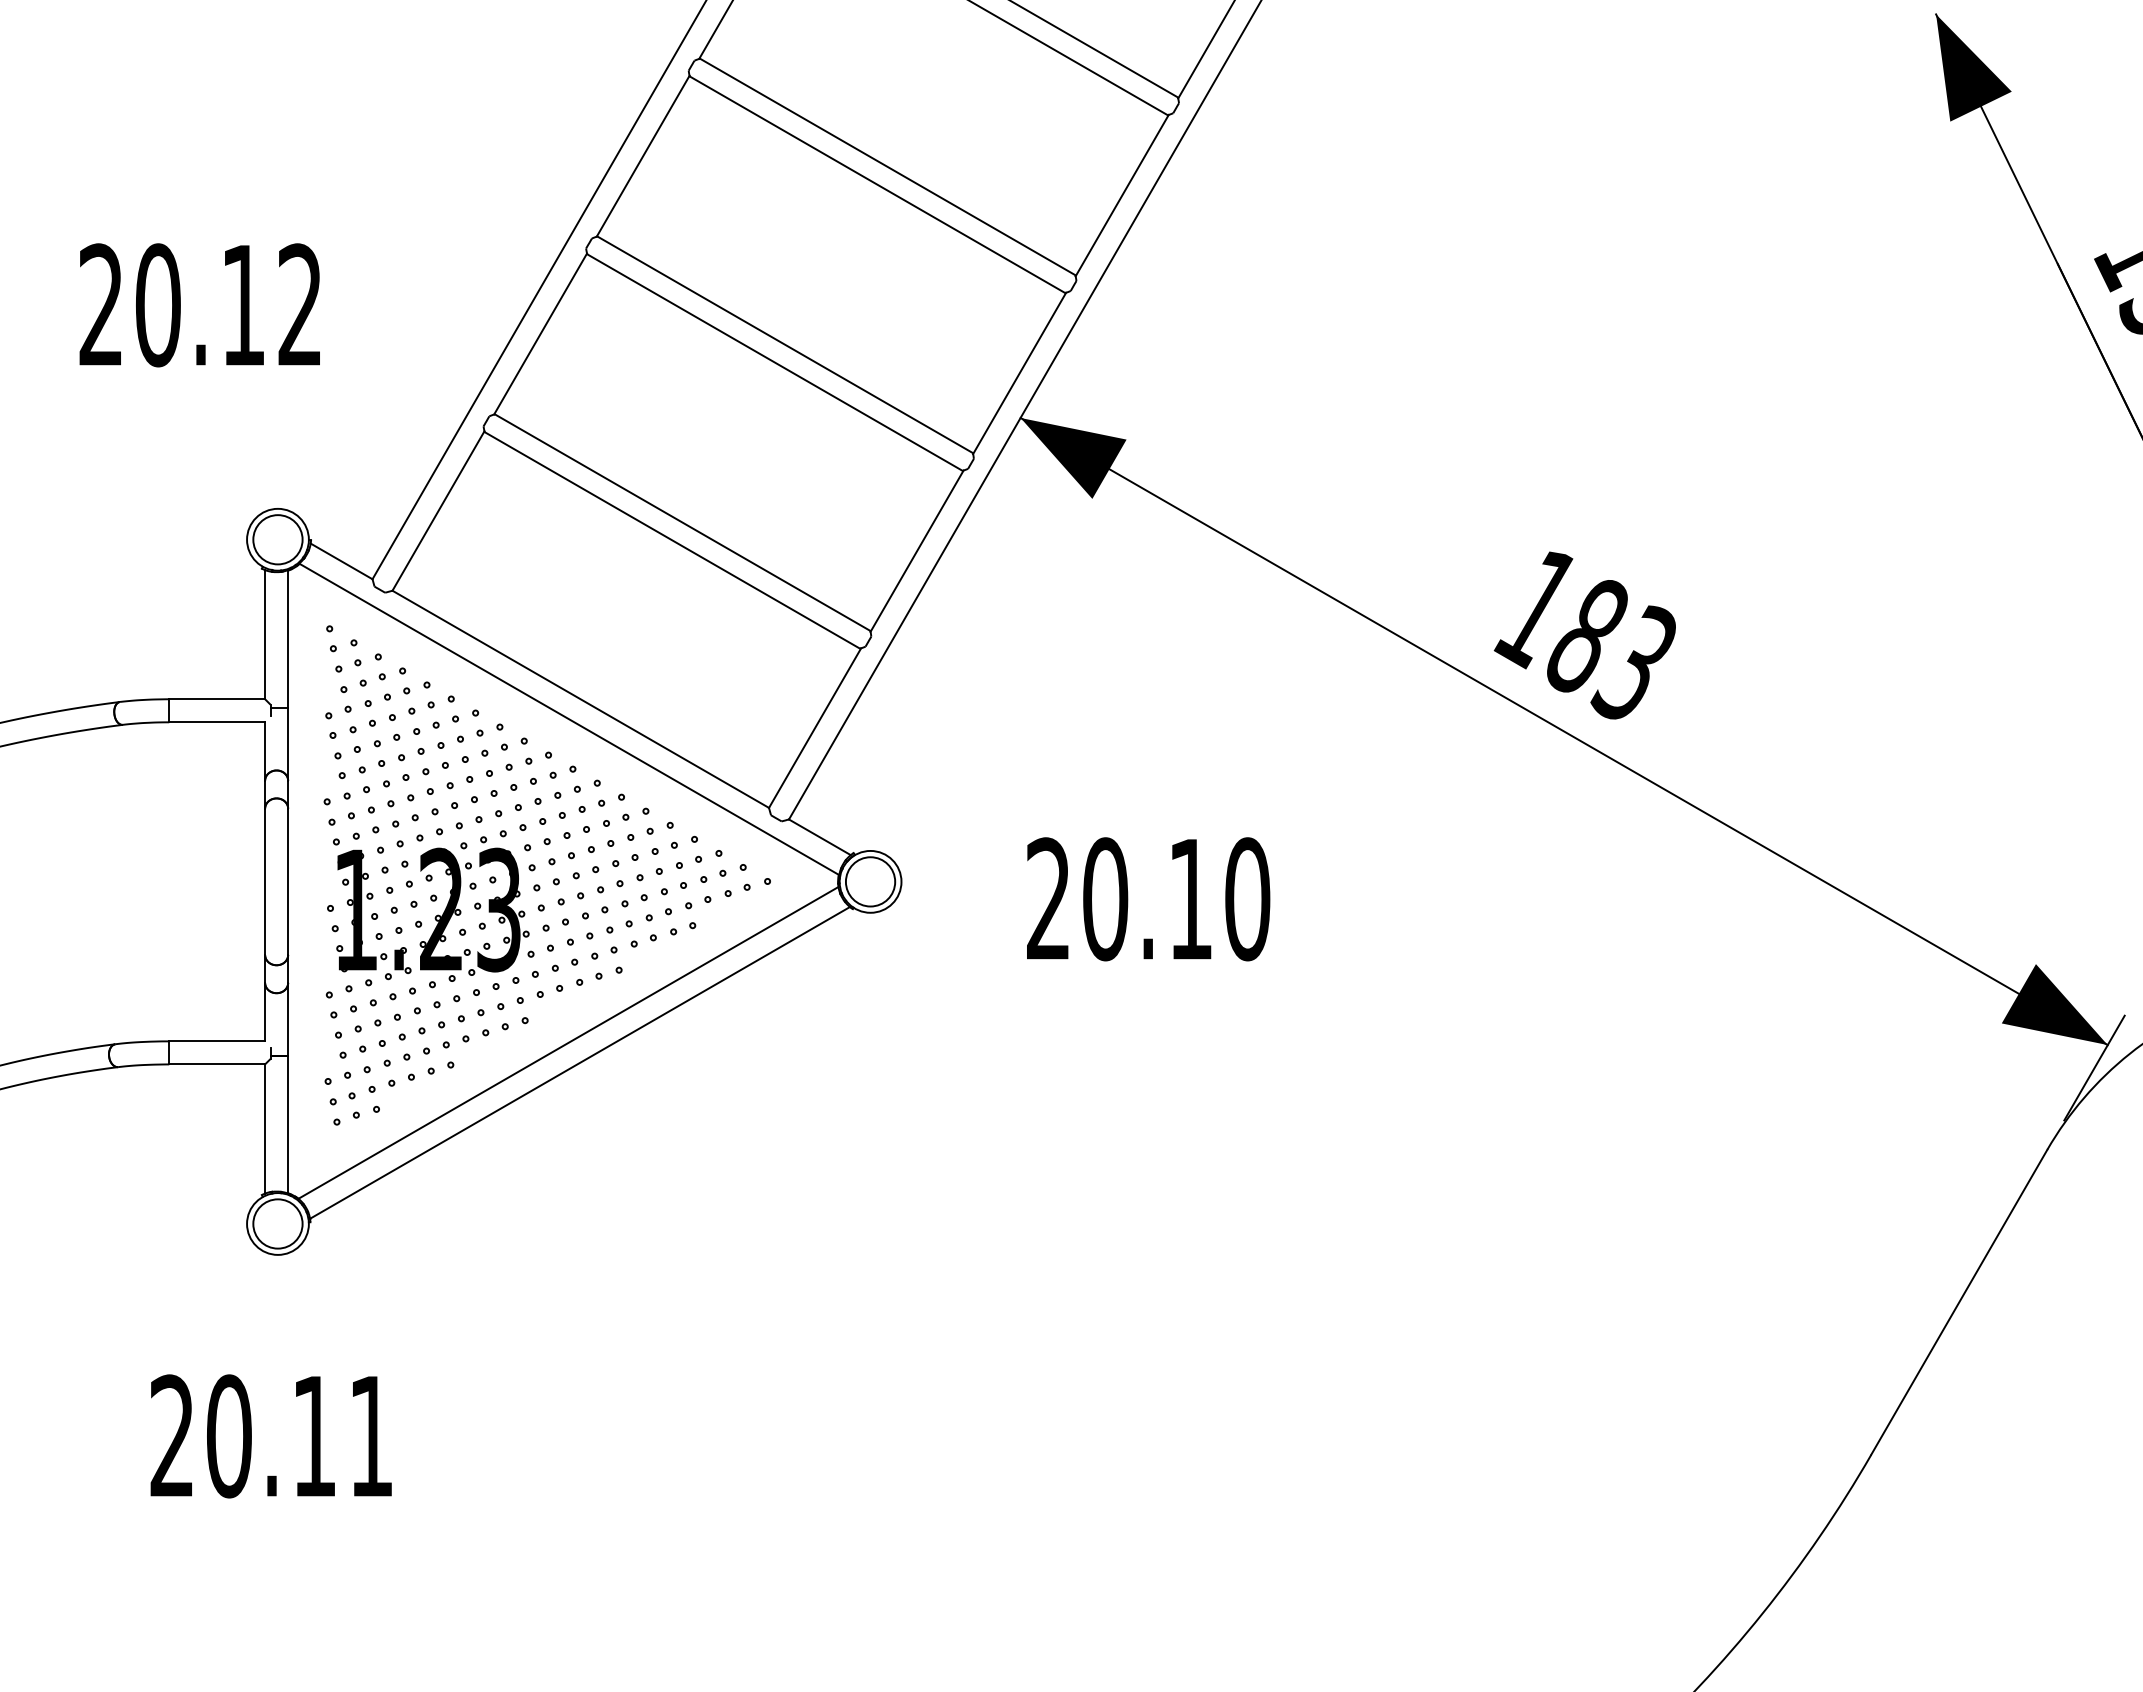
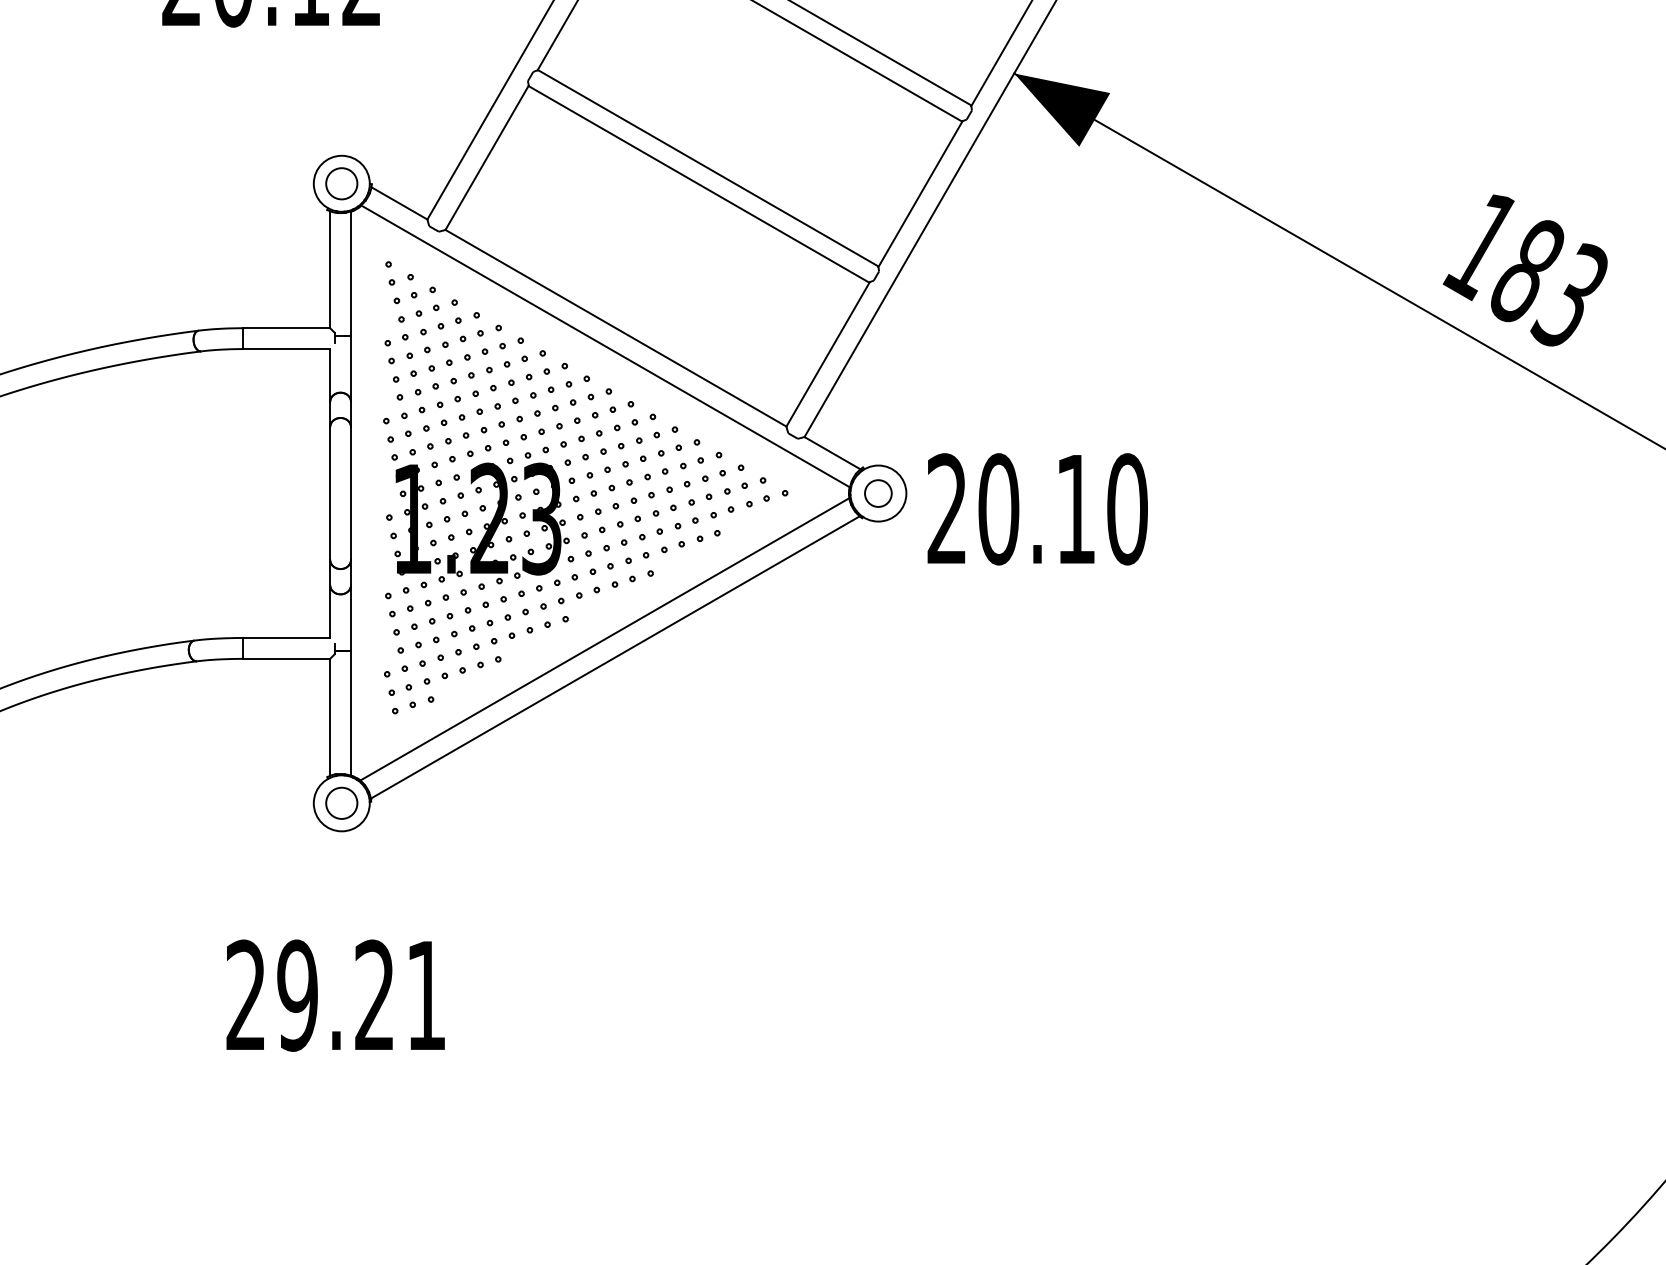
circle: (277, 539) -> (341, 183), size x0.7
circle: (870, 881) -> (878, 493), size x0.6
text: (1148, 899) -> (1037, 509), moved
circle: (277, 1223) -> (341, 802), size x0.7
text: (270, 1436) -> (335, 995), 20.11 -> 29.21

